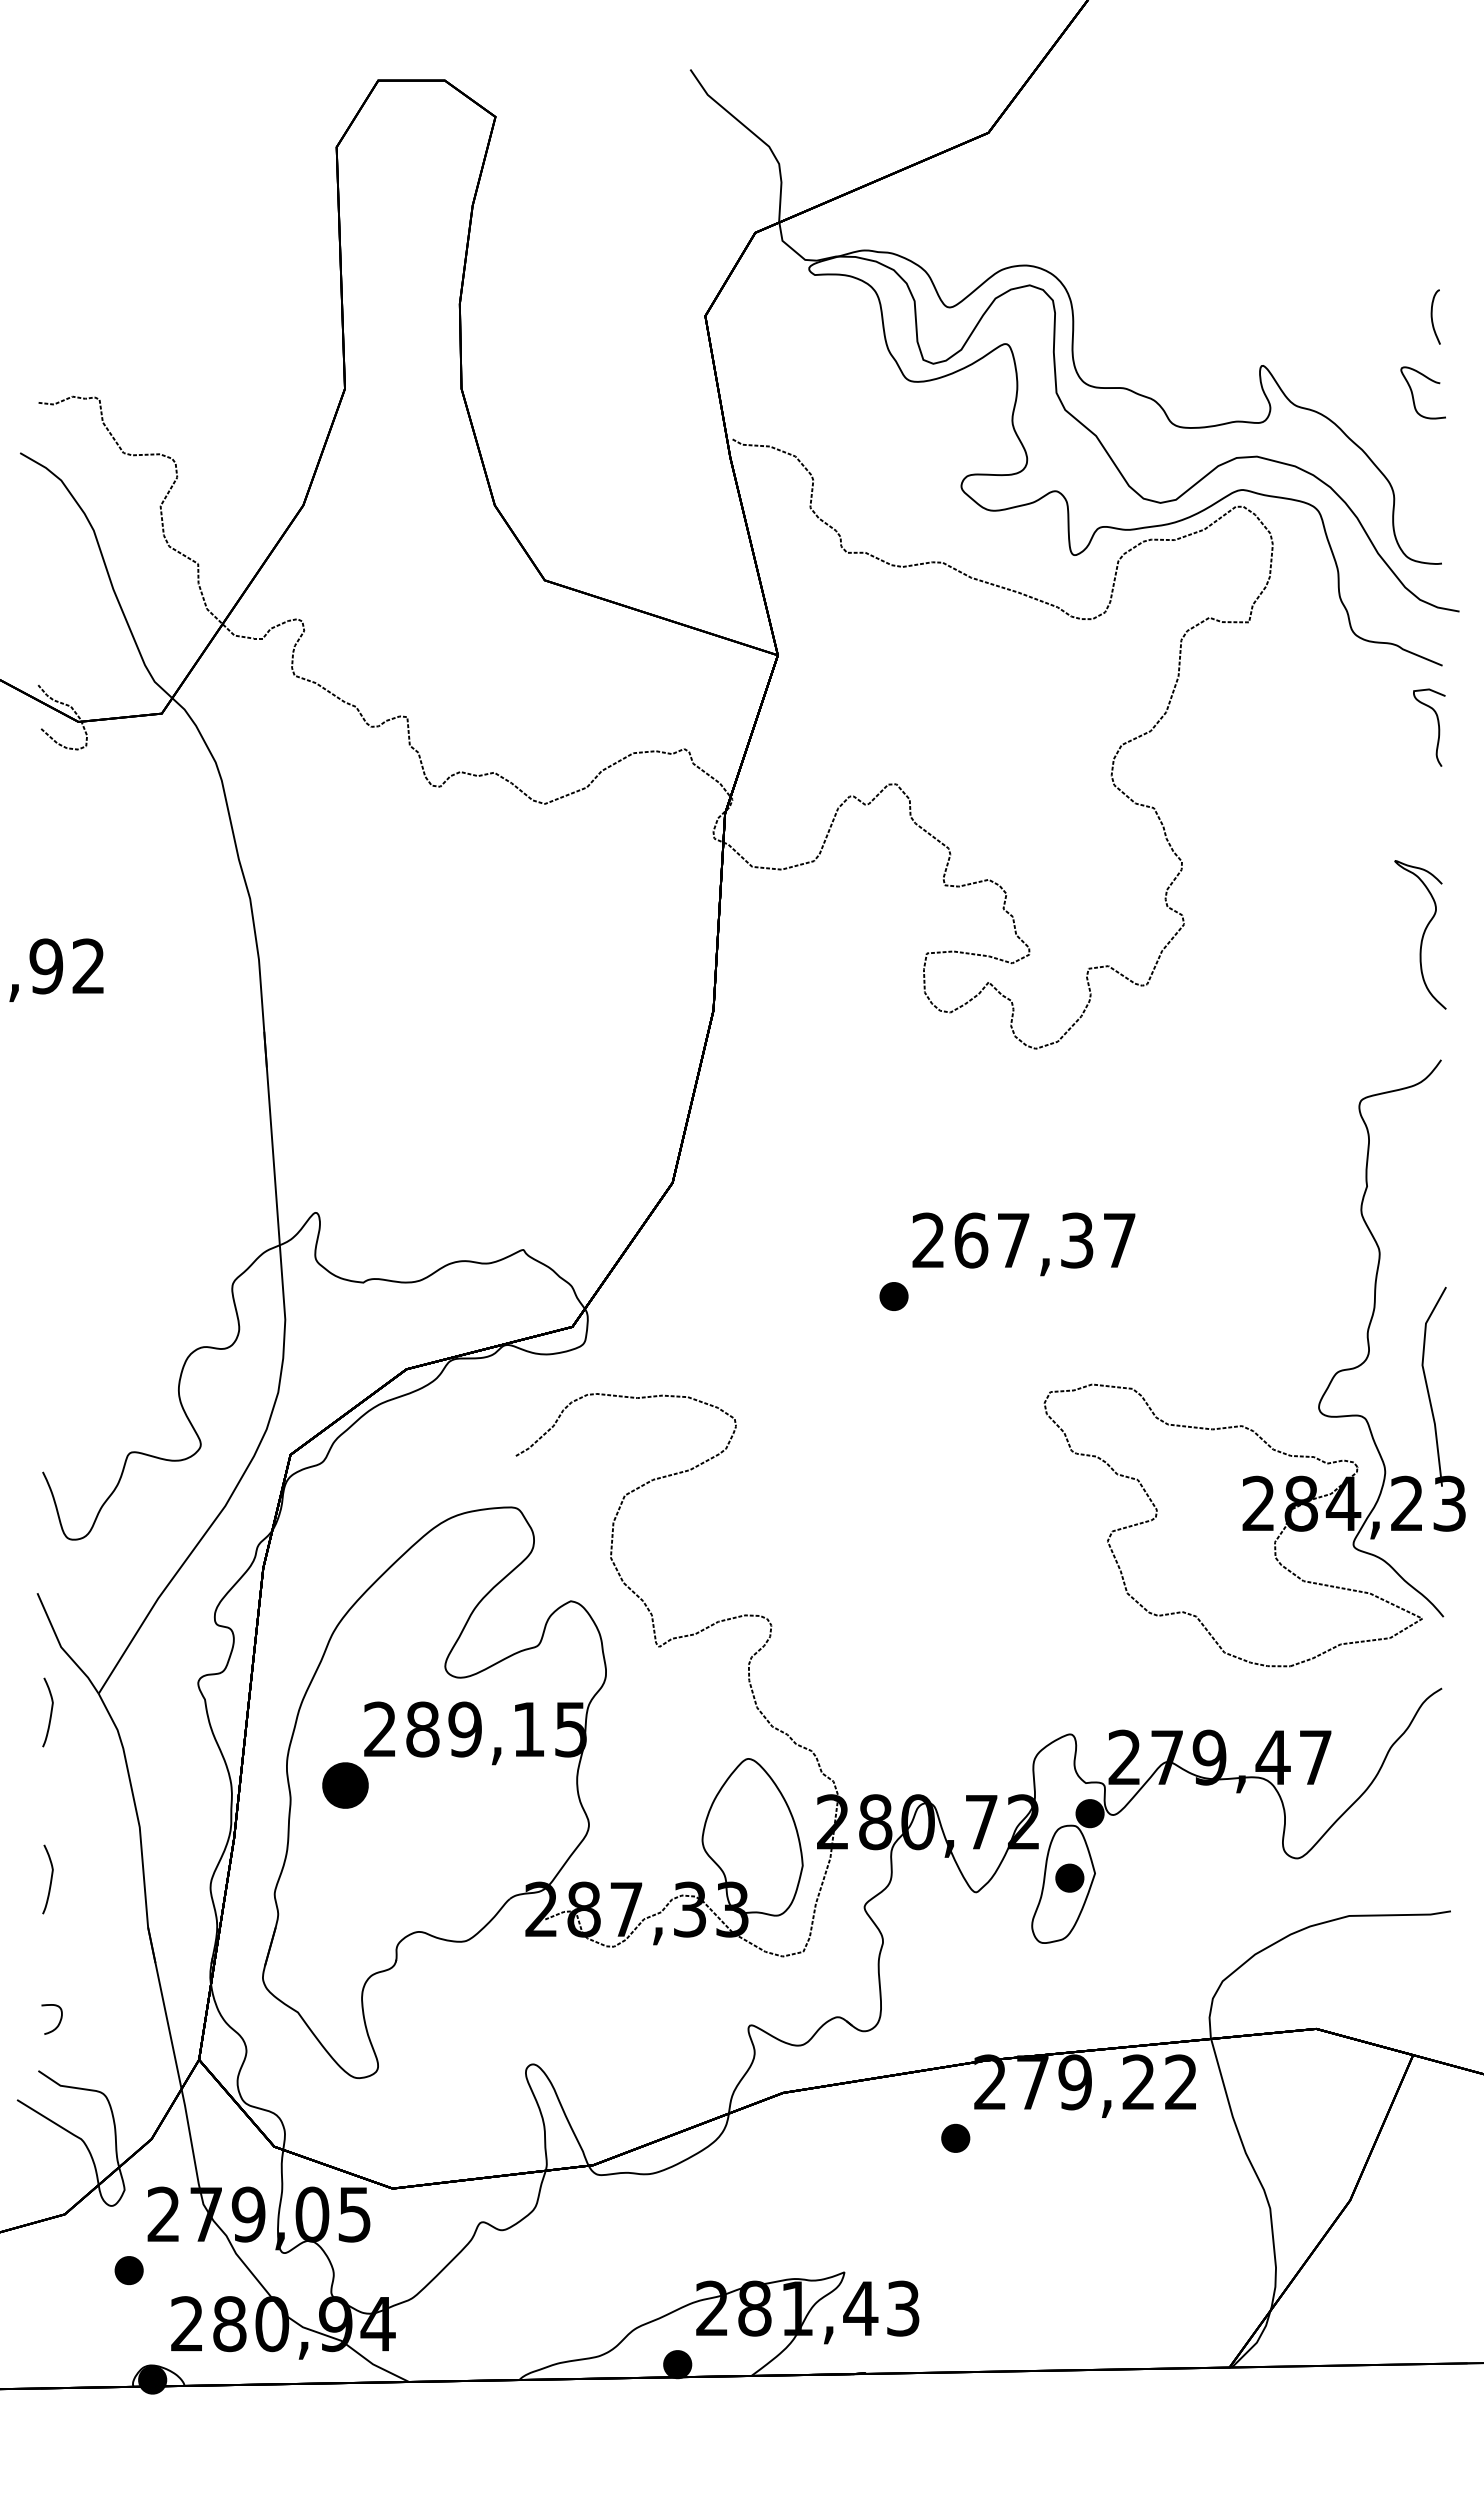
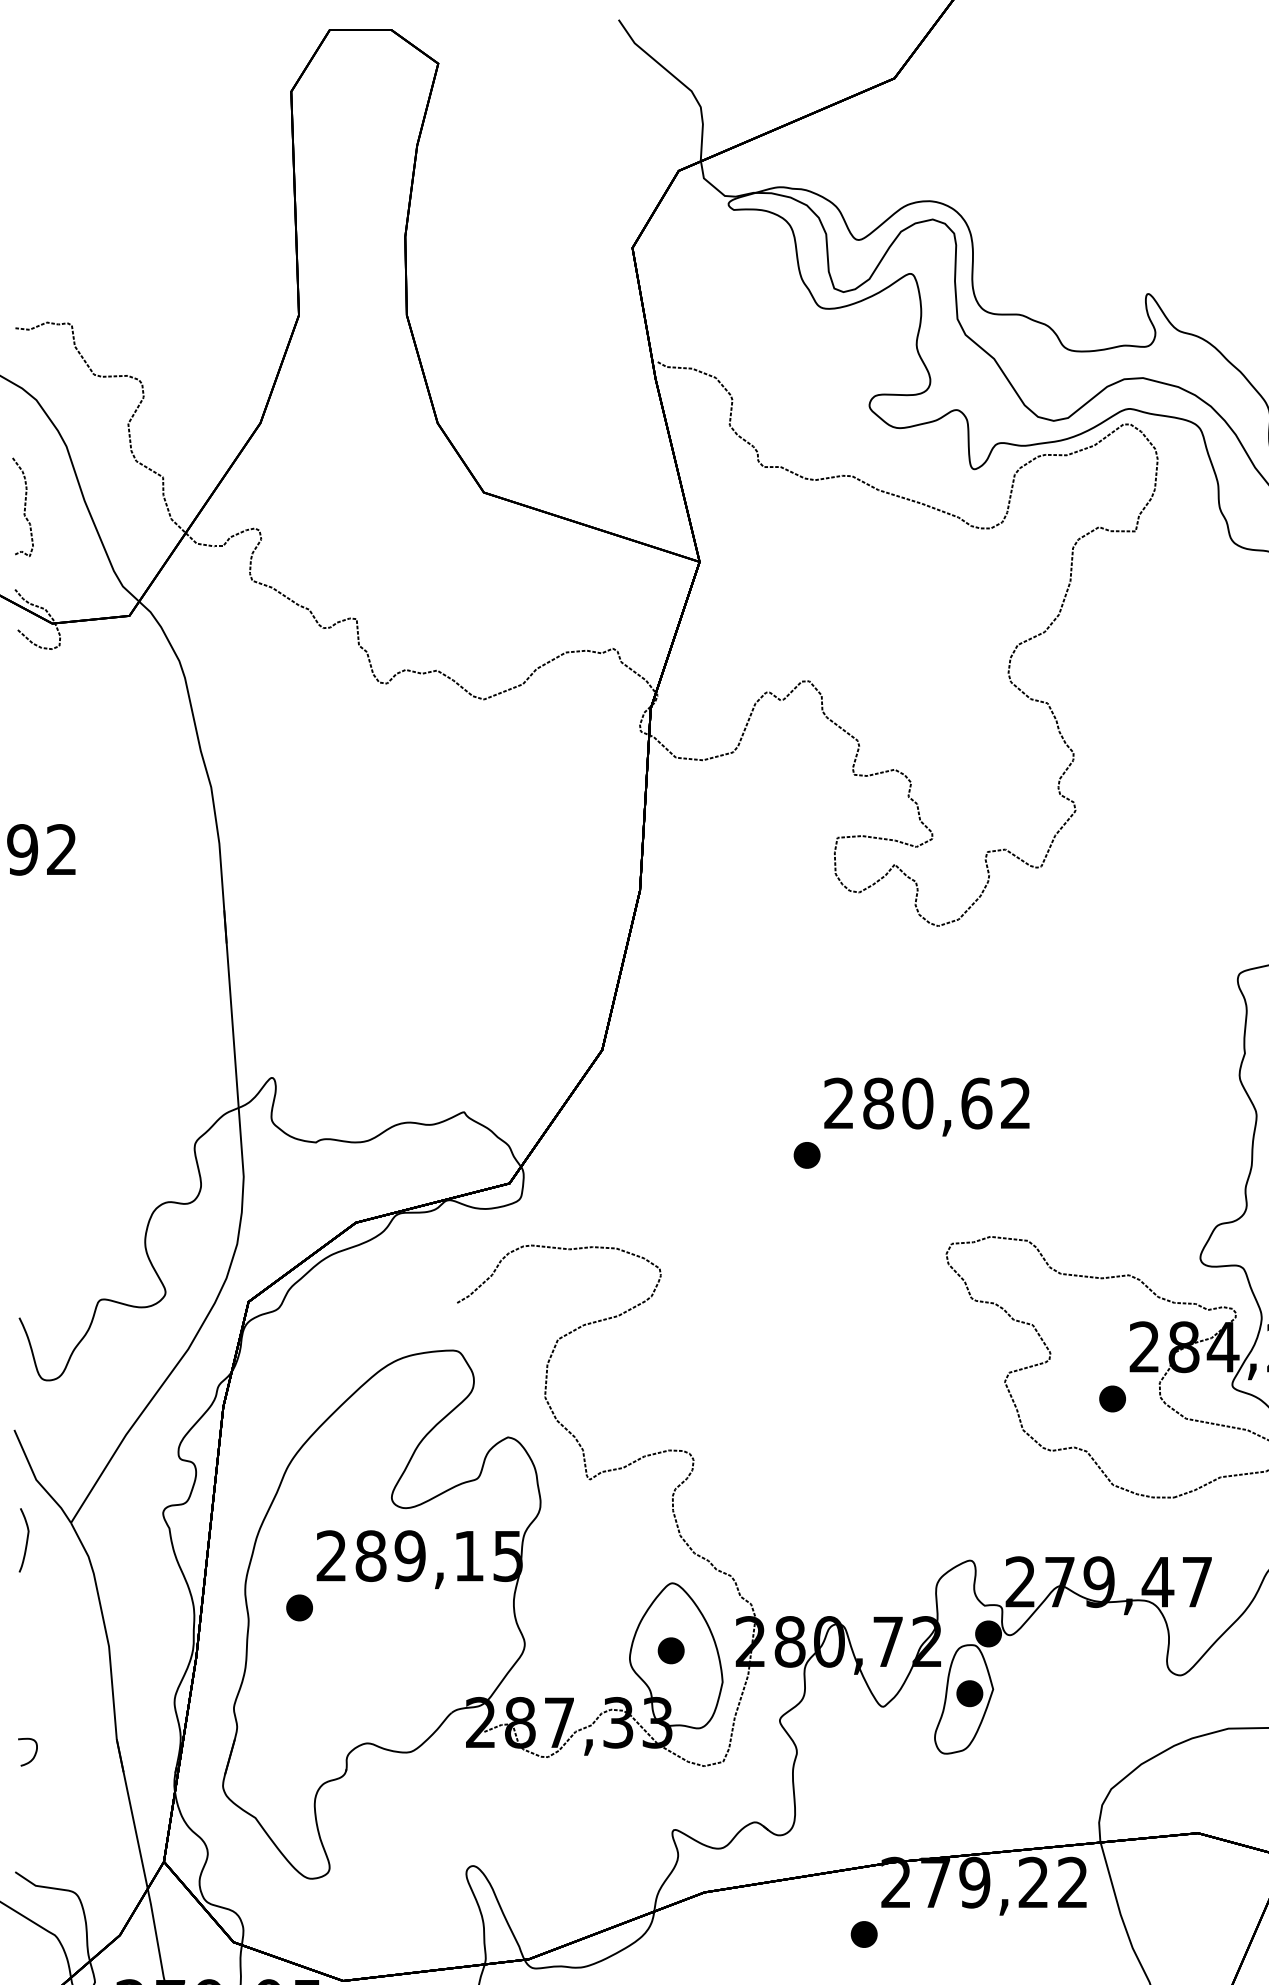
curve: (48, 596) -> (24, 507), added
text: (1044, 1240) -> (946, 1103), 267,37 -> 280,62
part: (1223, 1559) -> (1112, 1398), added
part: (345, 1785) -> (299, 1607), size x0.62
part: (746, 1831) -> (670, 1650), added
curve: (50, 1879) -> (26, 1694), removed
curve: (59, 2020) -> (34, 1753), moved

